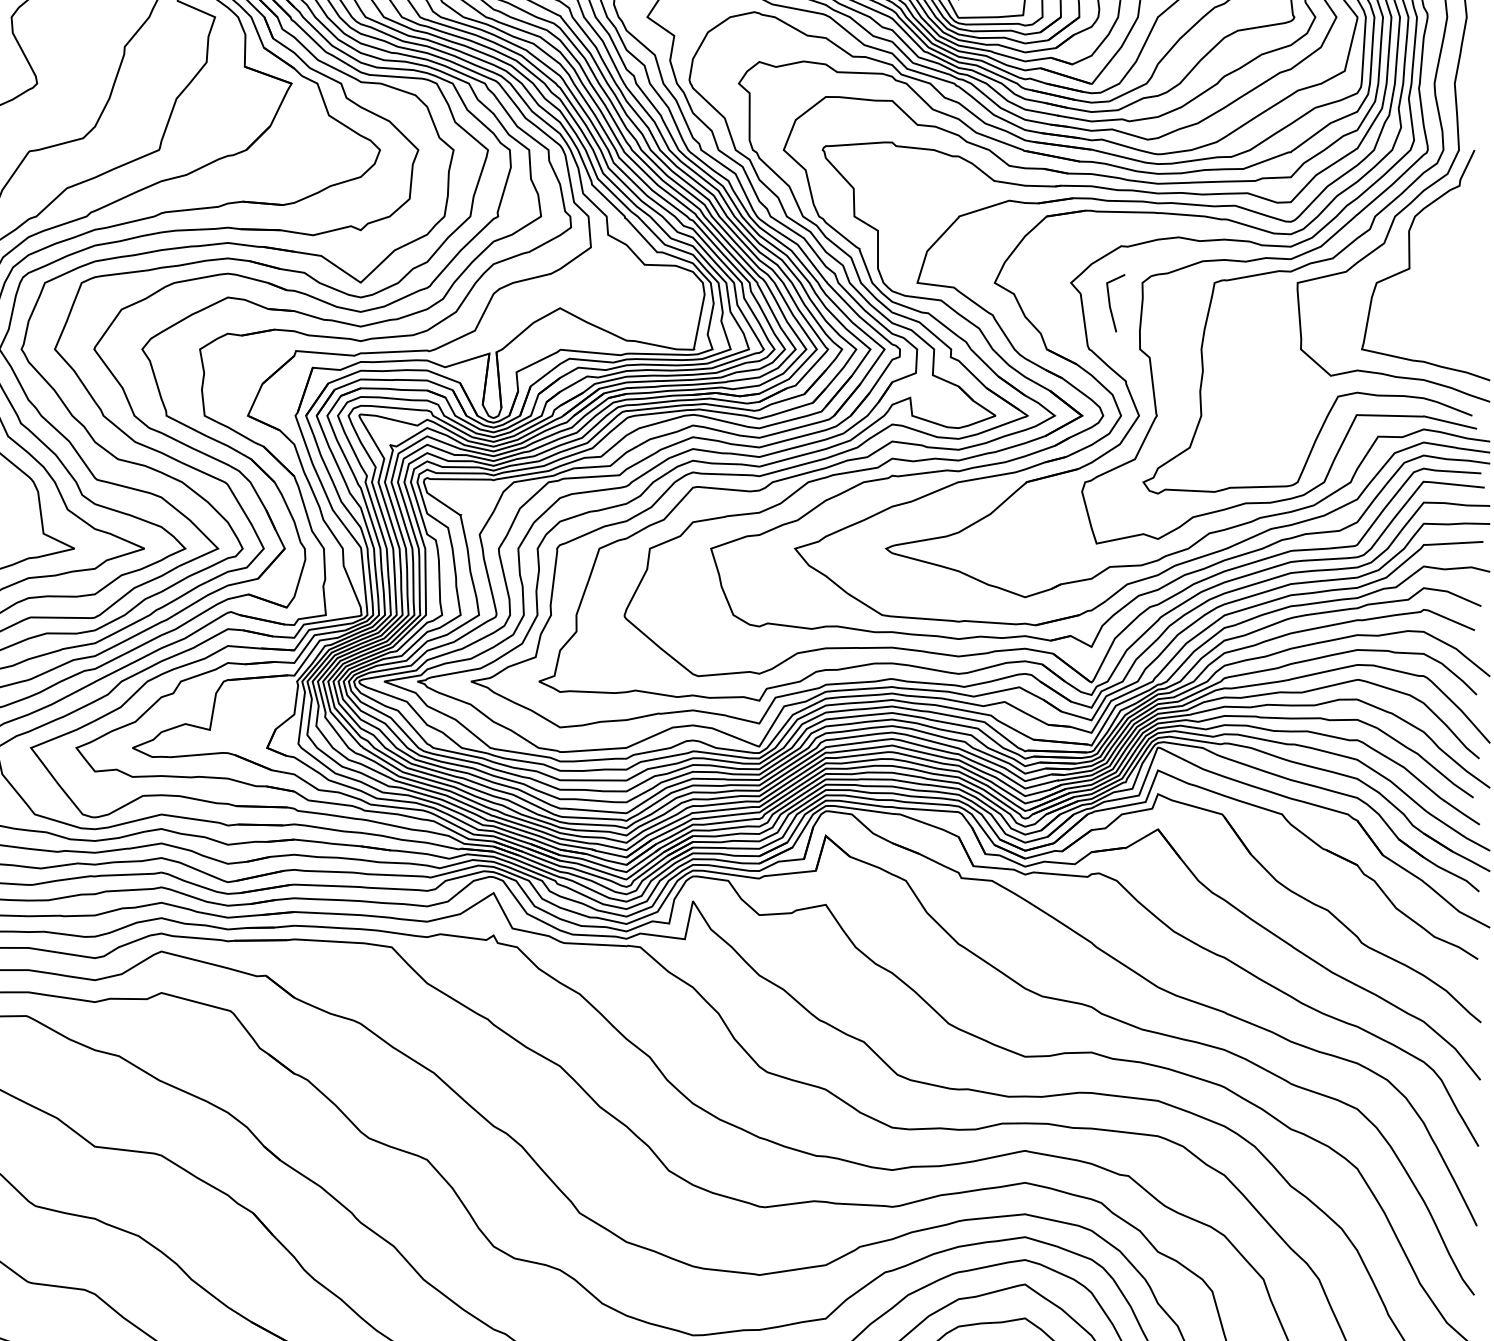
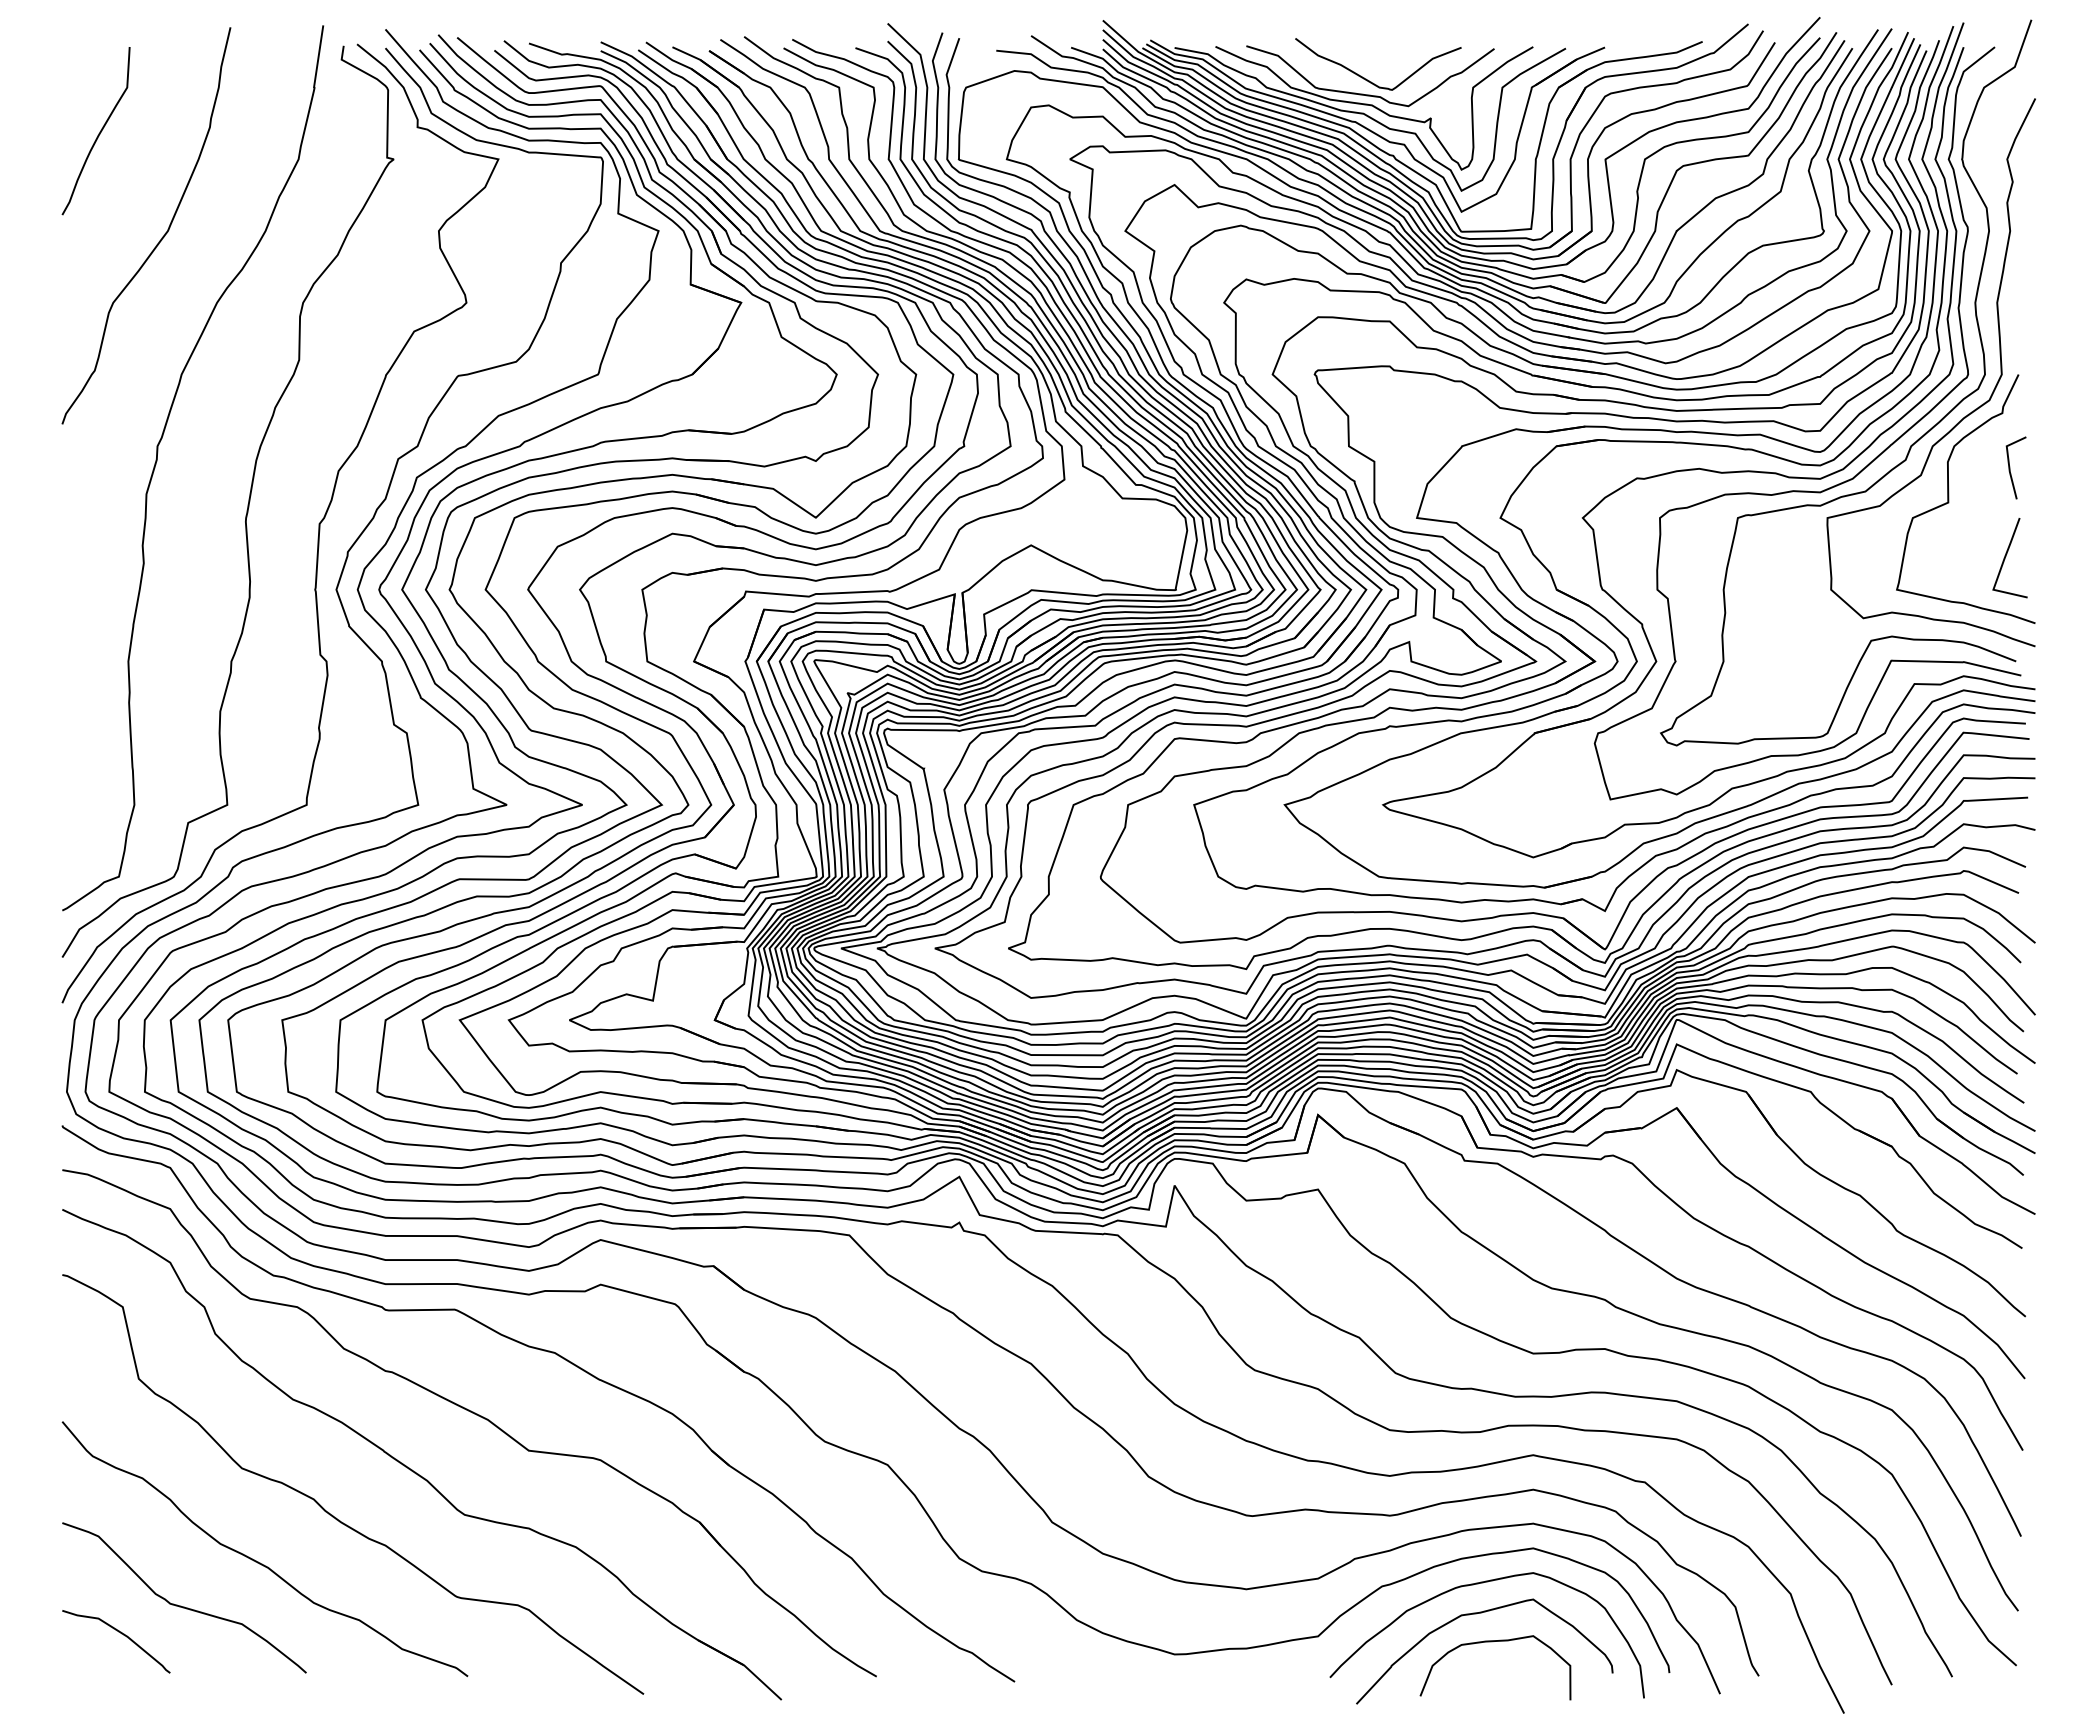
line: (1110, 302) -> (2010, 467), moved
line: (1463, 318) -> (2006, 556), added

